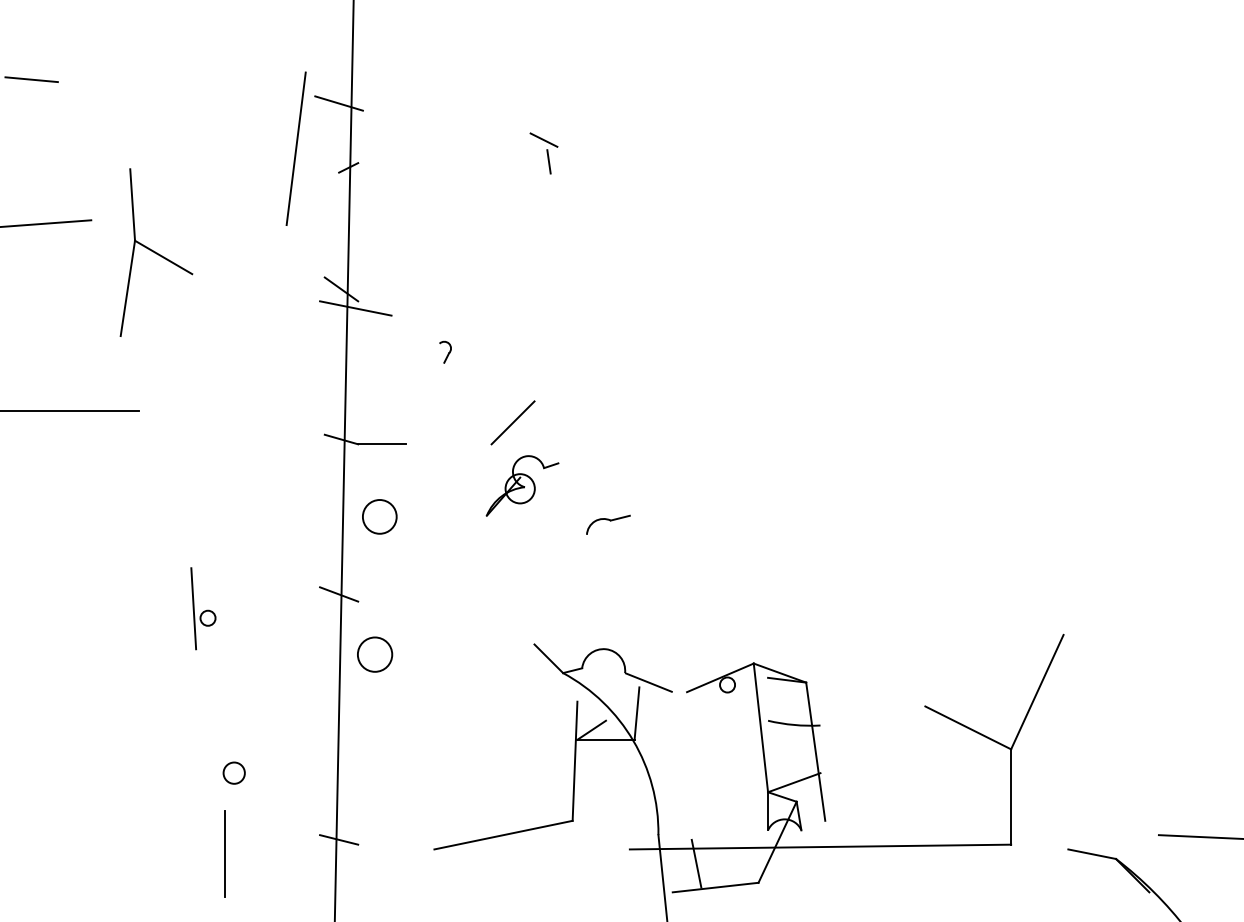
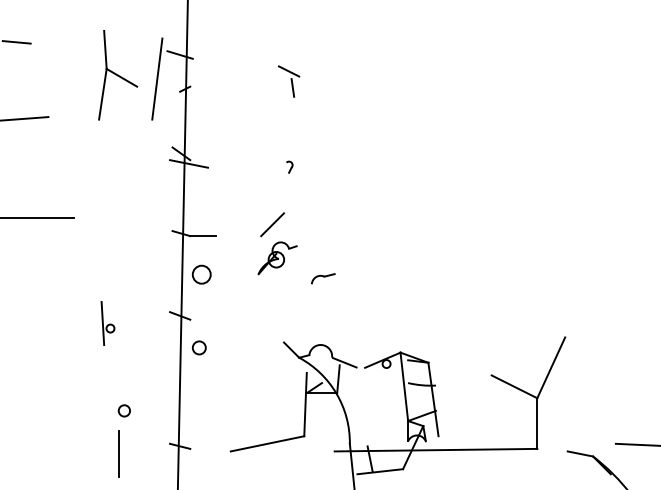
part: (542, 153) -> (288, 81), size x1.43
part: (157, 253) -> (118, 75), moved
part: (445, 350) -> (289, 166), moved
circle: (375, 653) -> (199, 347), size x0.71

